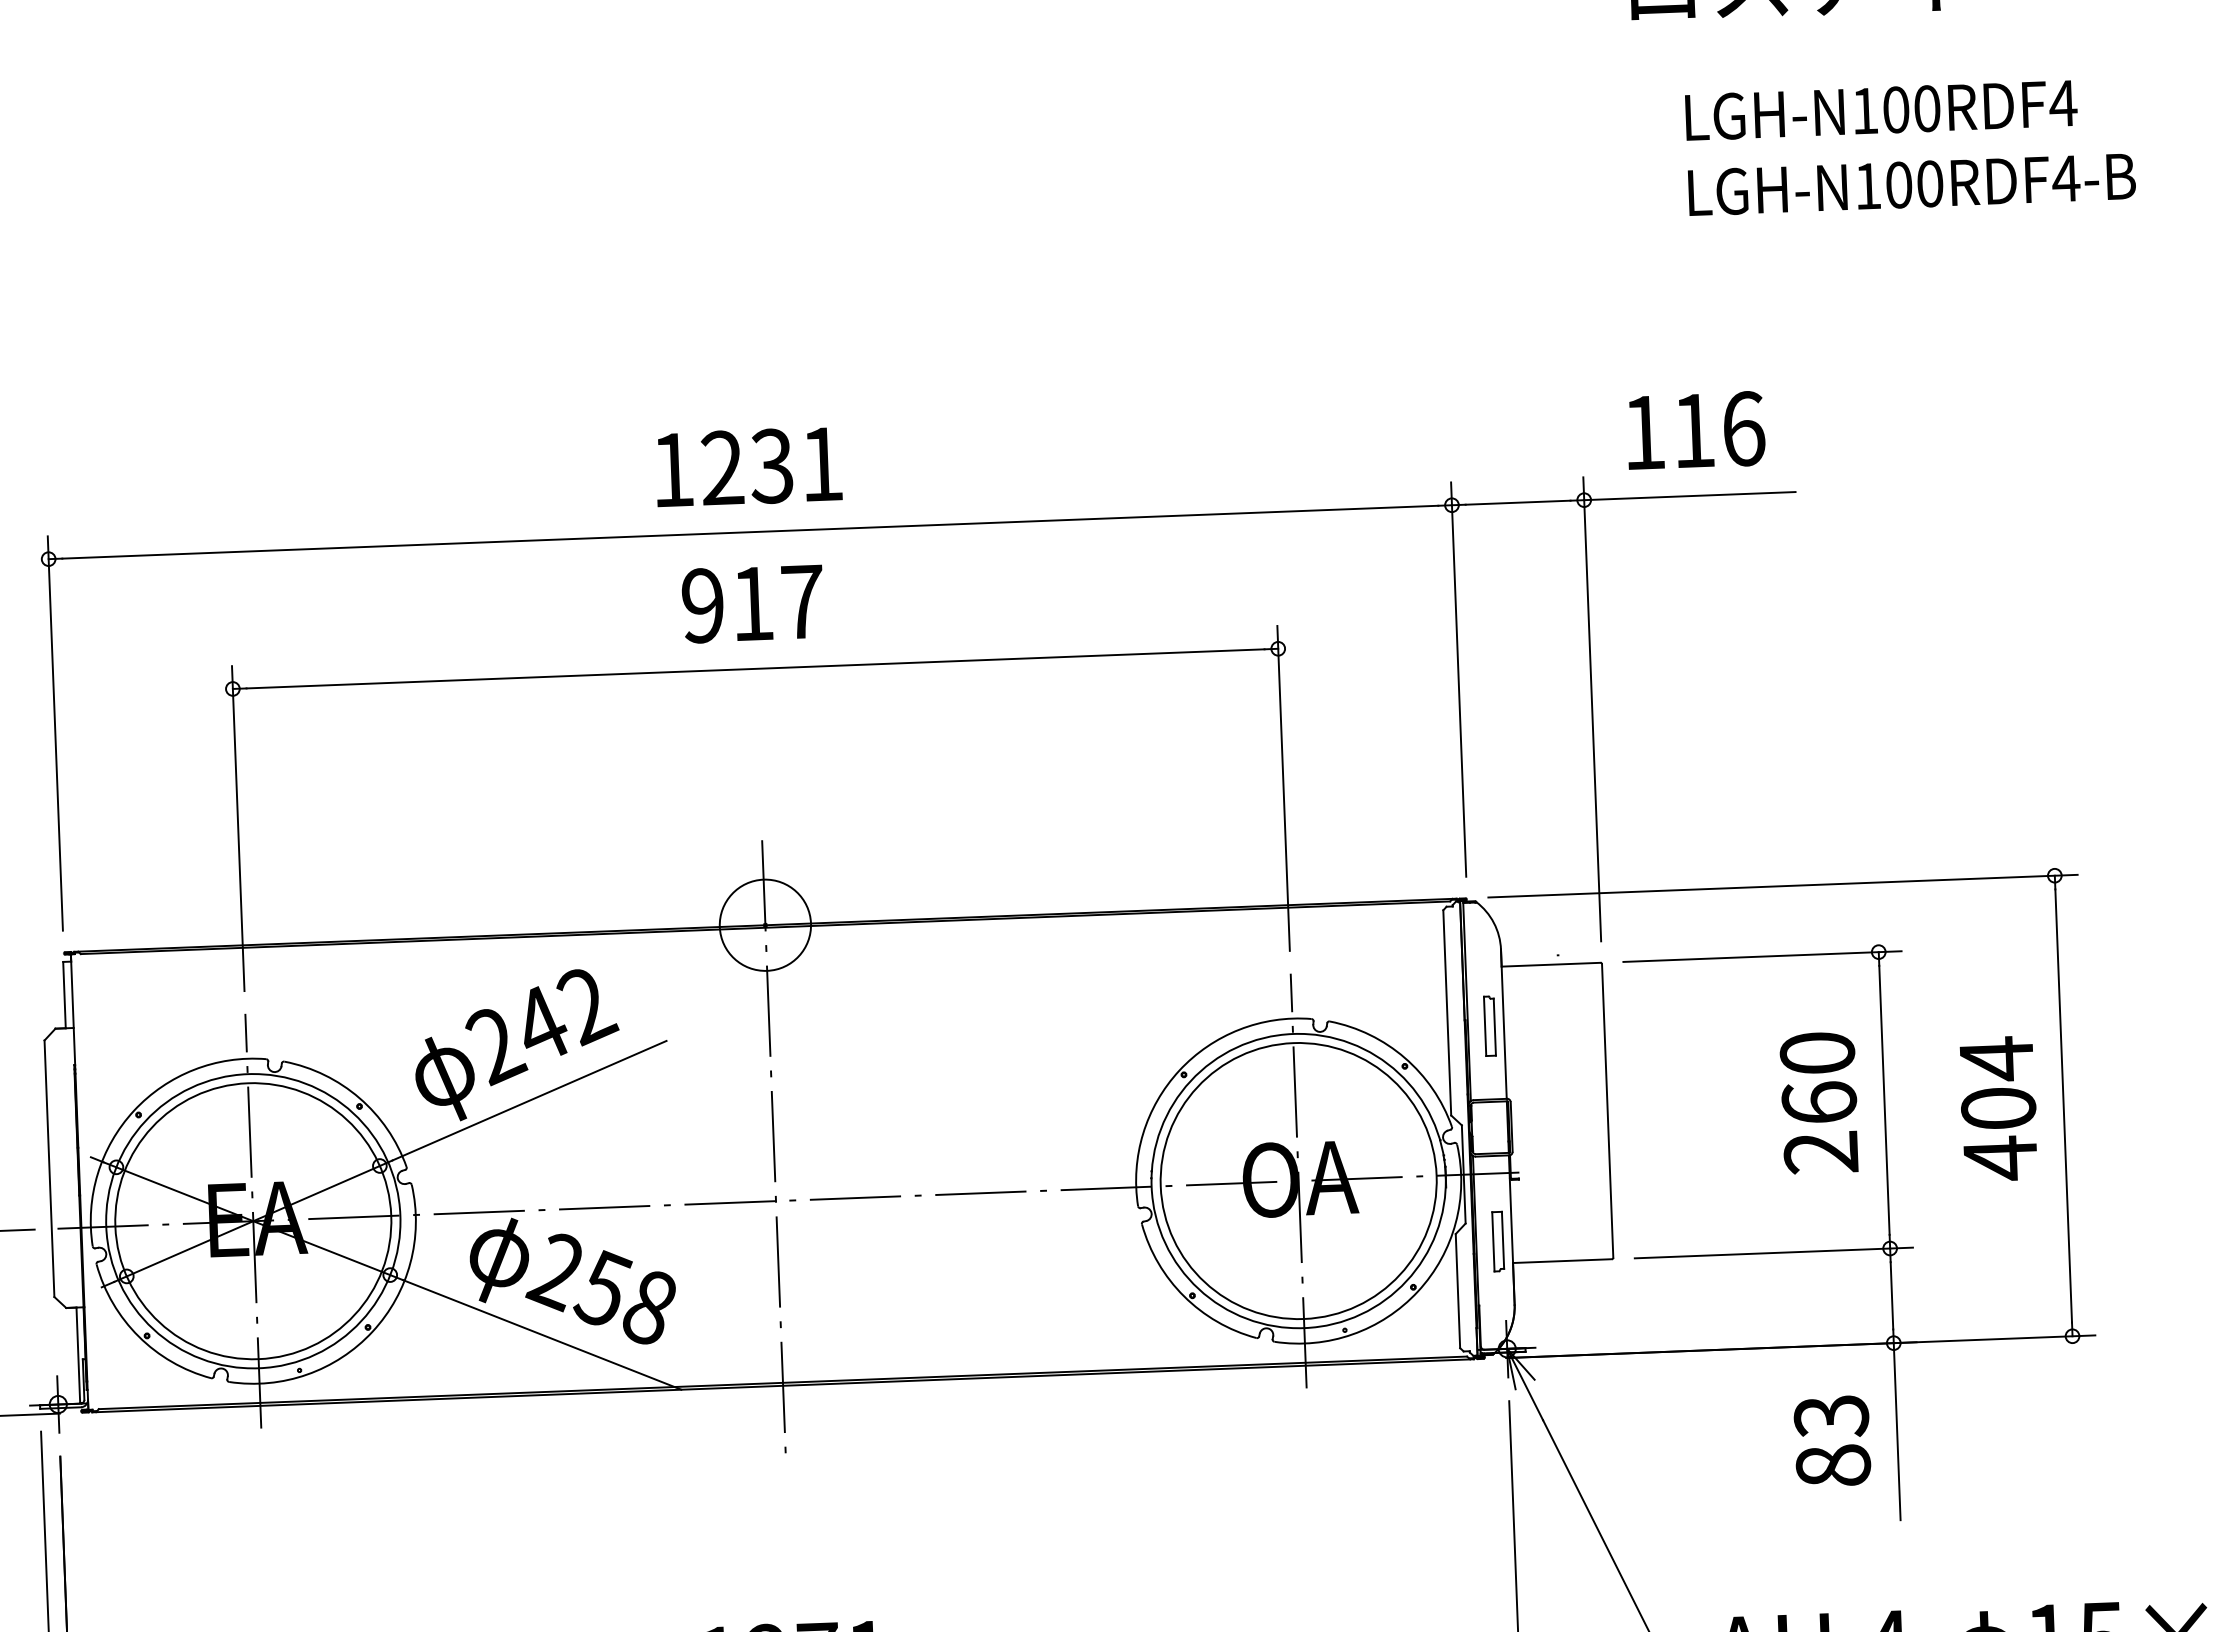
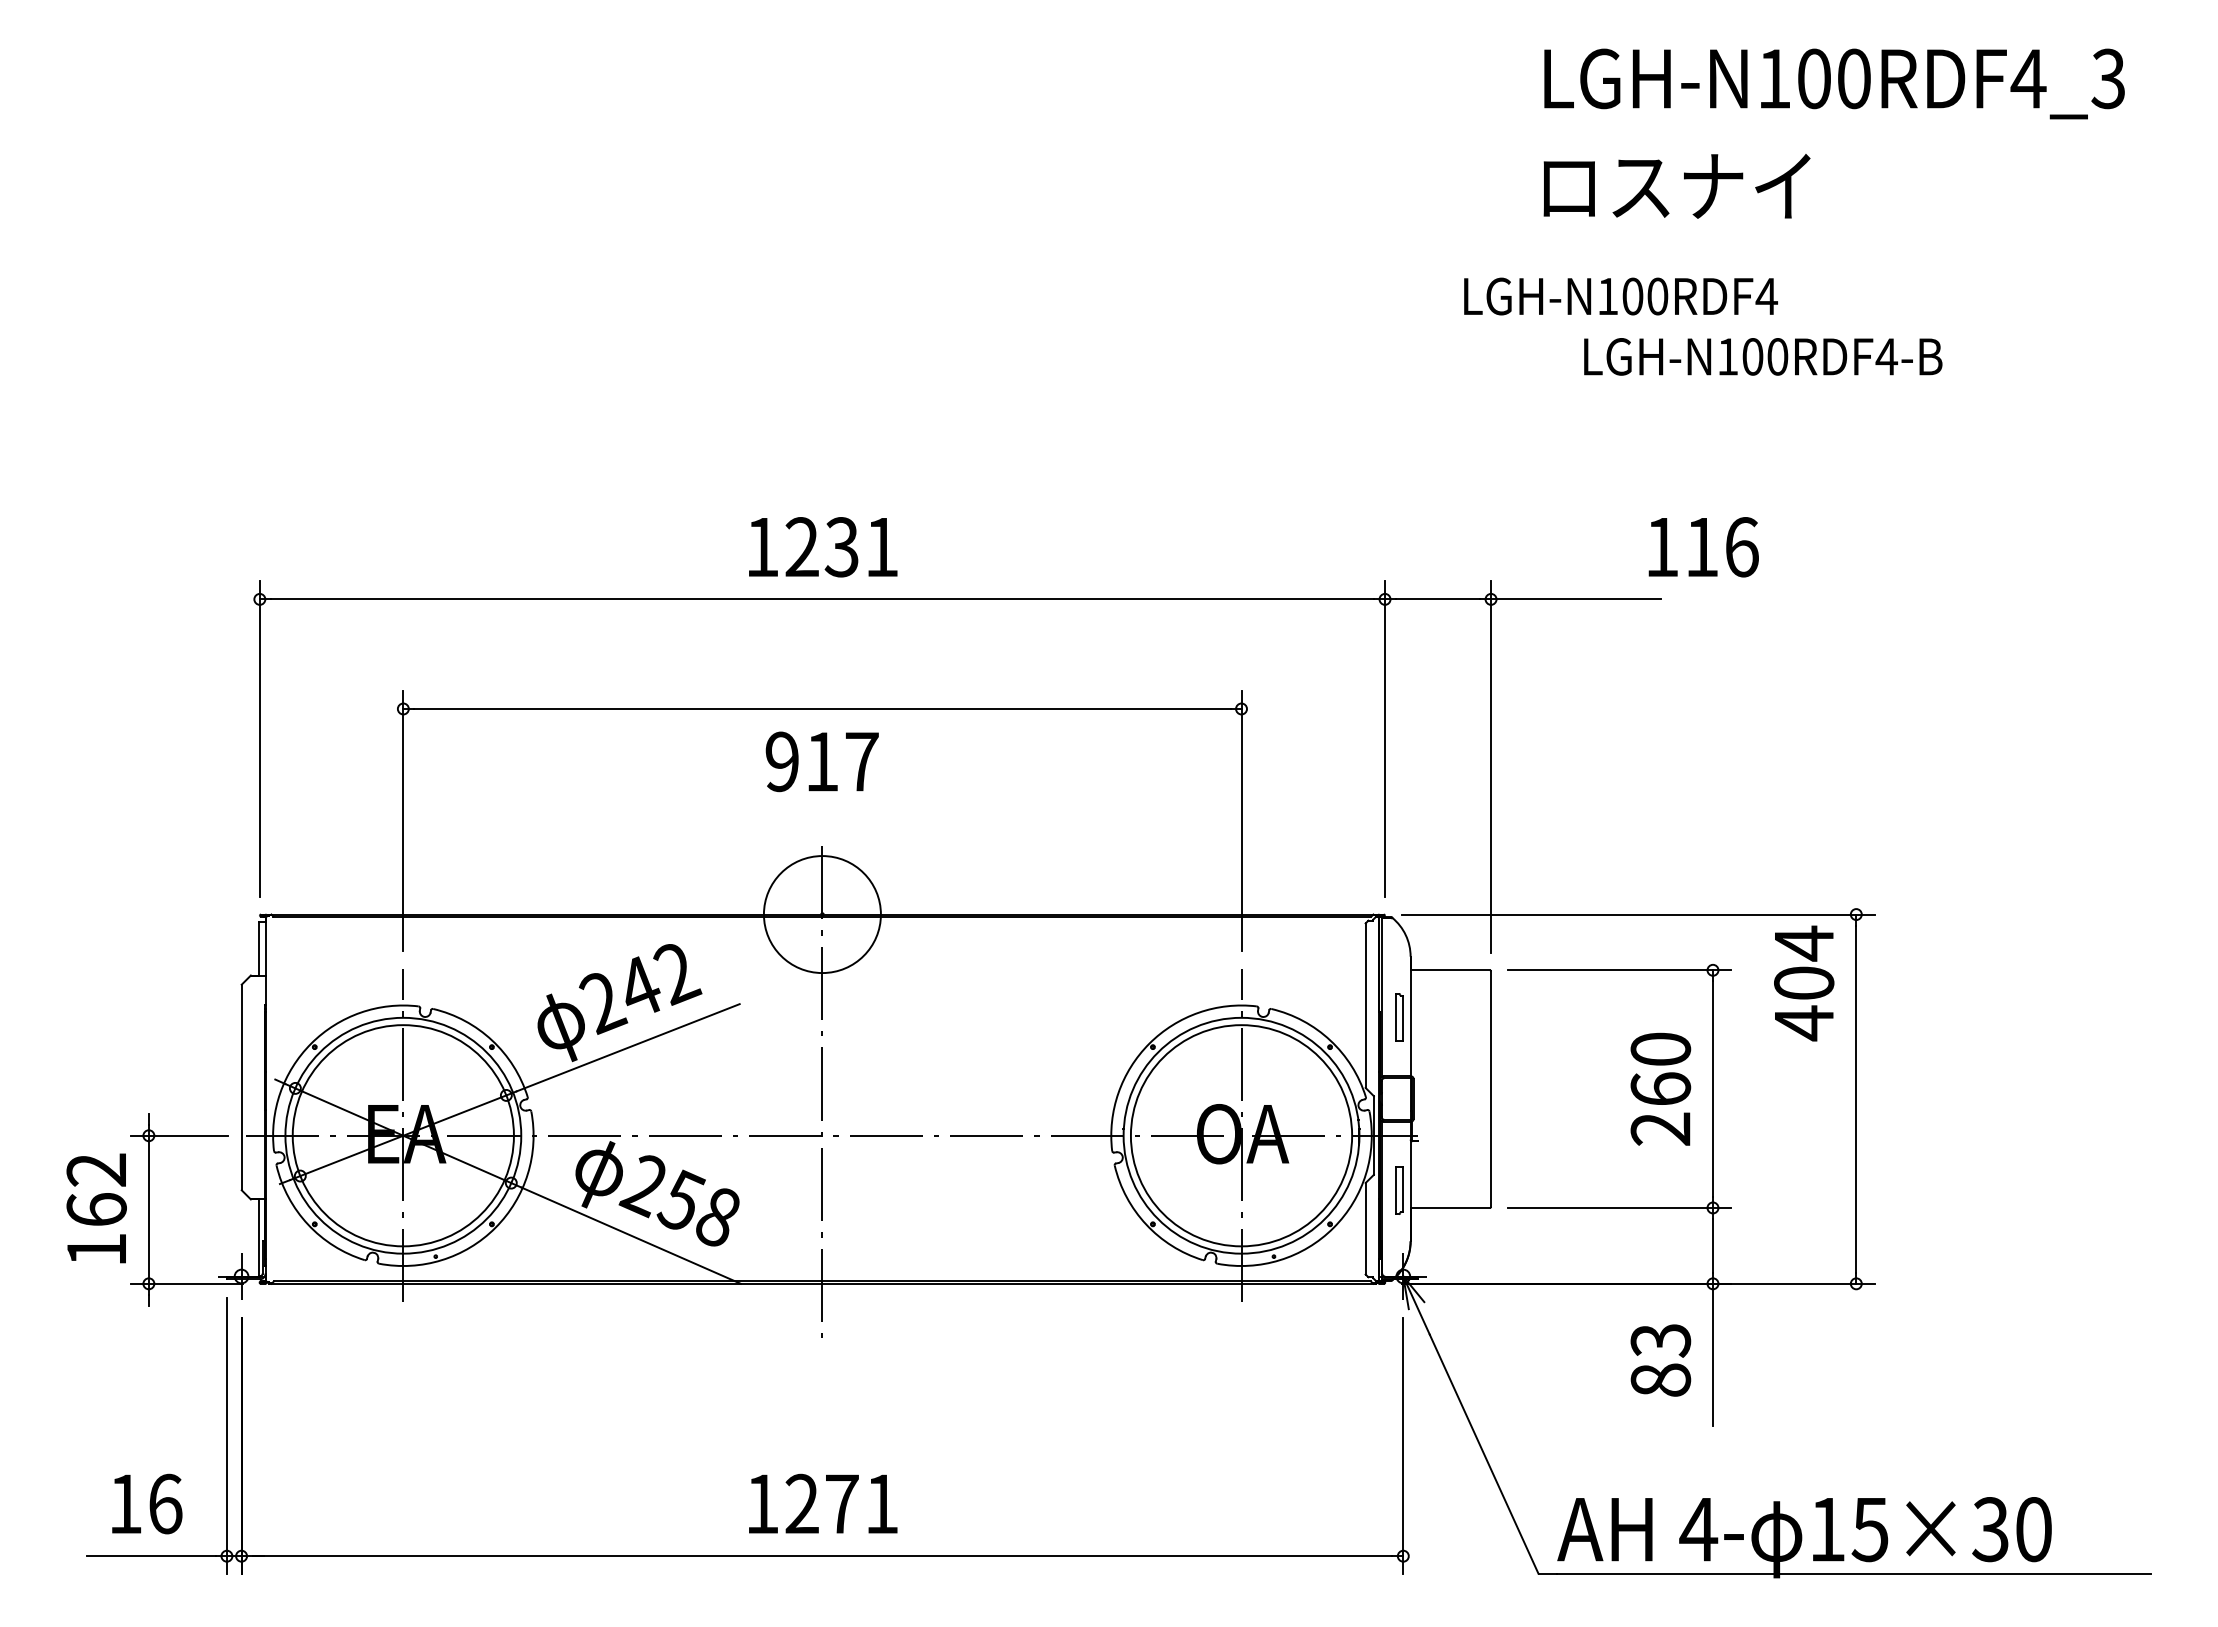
text: (1880, 110) -> (1620, 296), moved
text: (1695, 431) -> (1703, 547), moved
text: (751, 603) -> (821, 761), moved
circle: (765, 925) -> (822, 914), size x1.6
text: (1999, 1108) -> (1804, 983), moved

